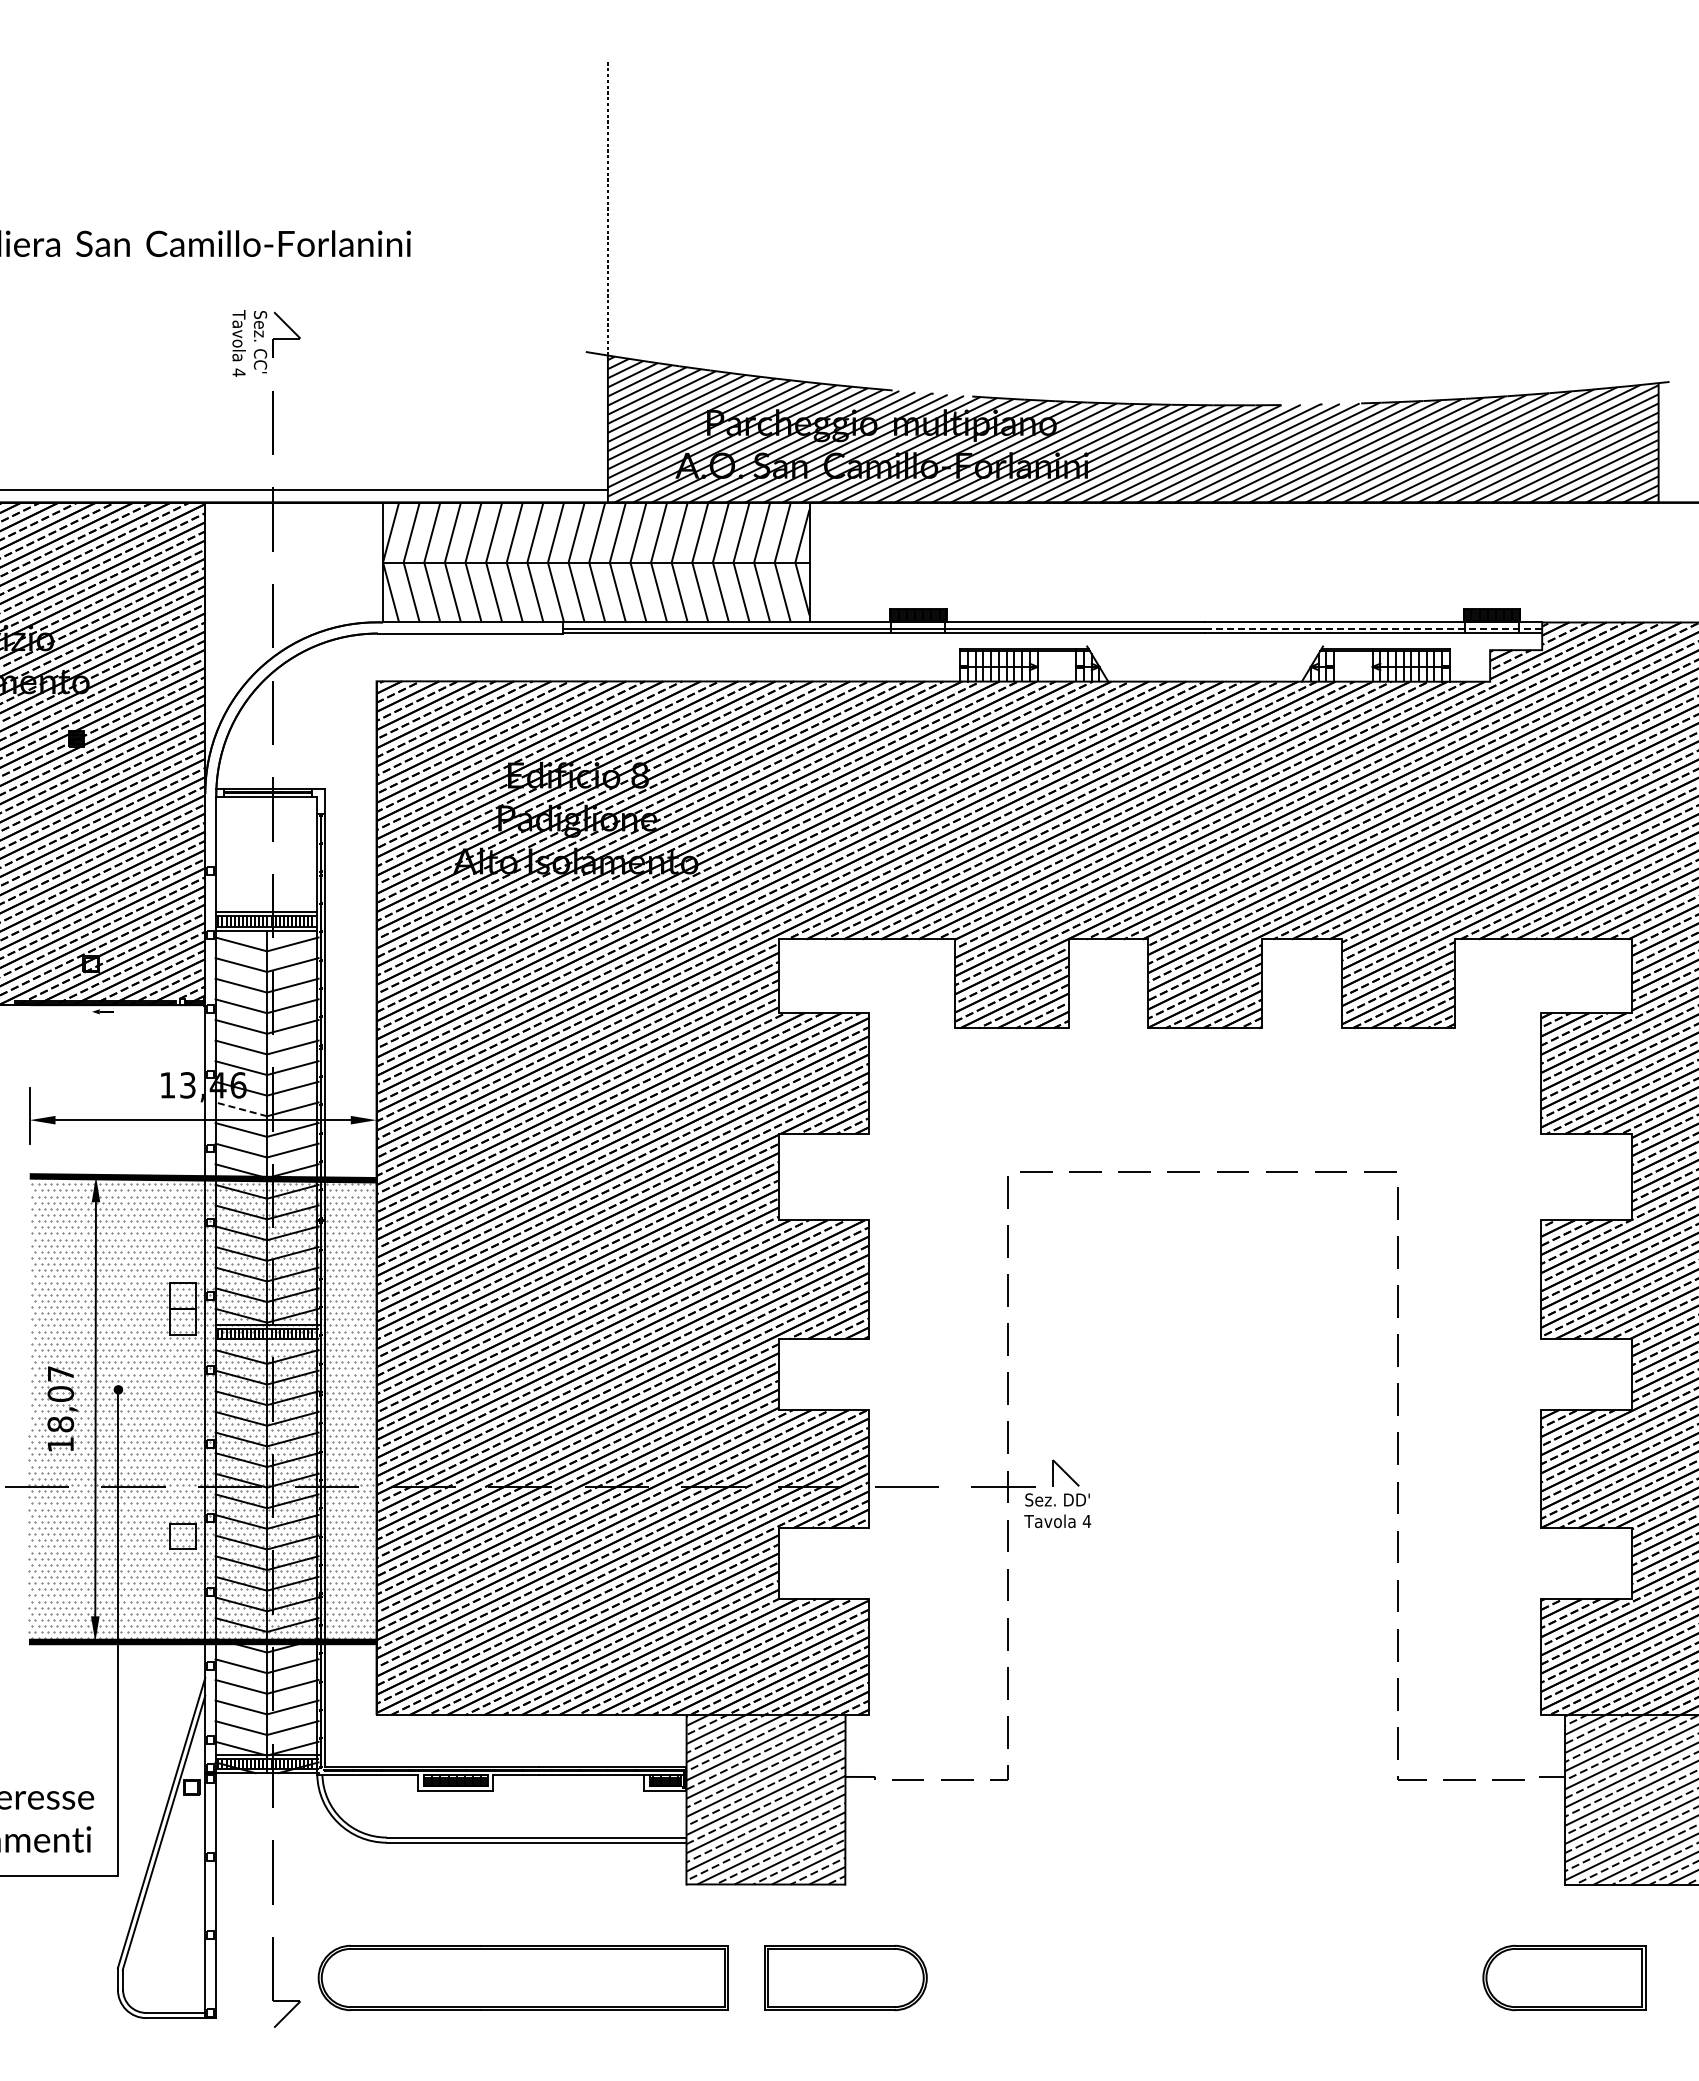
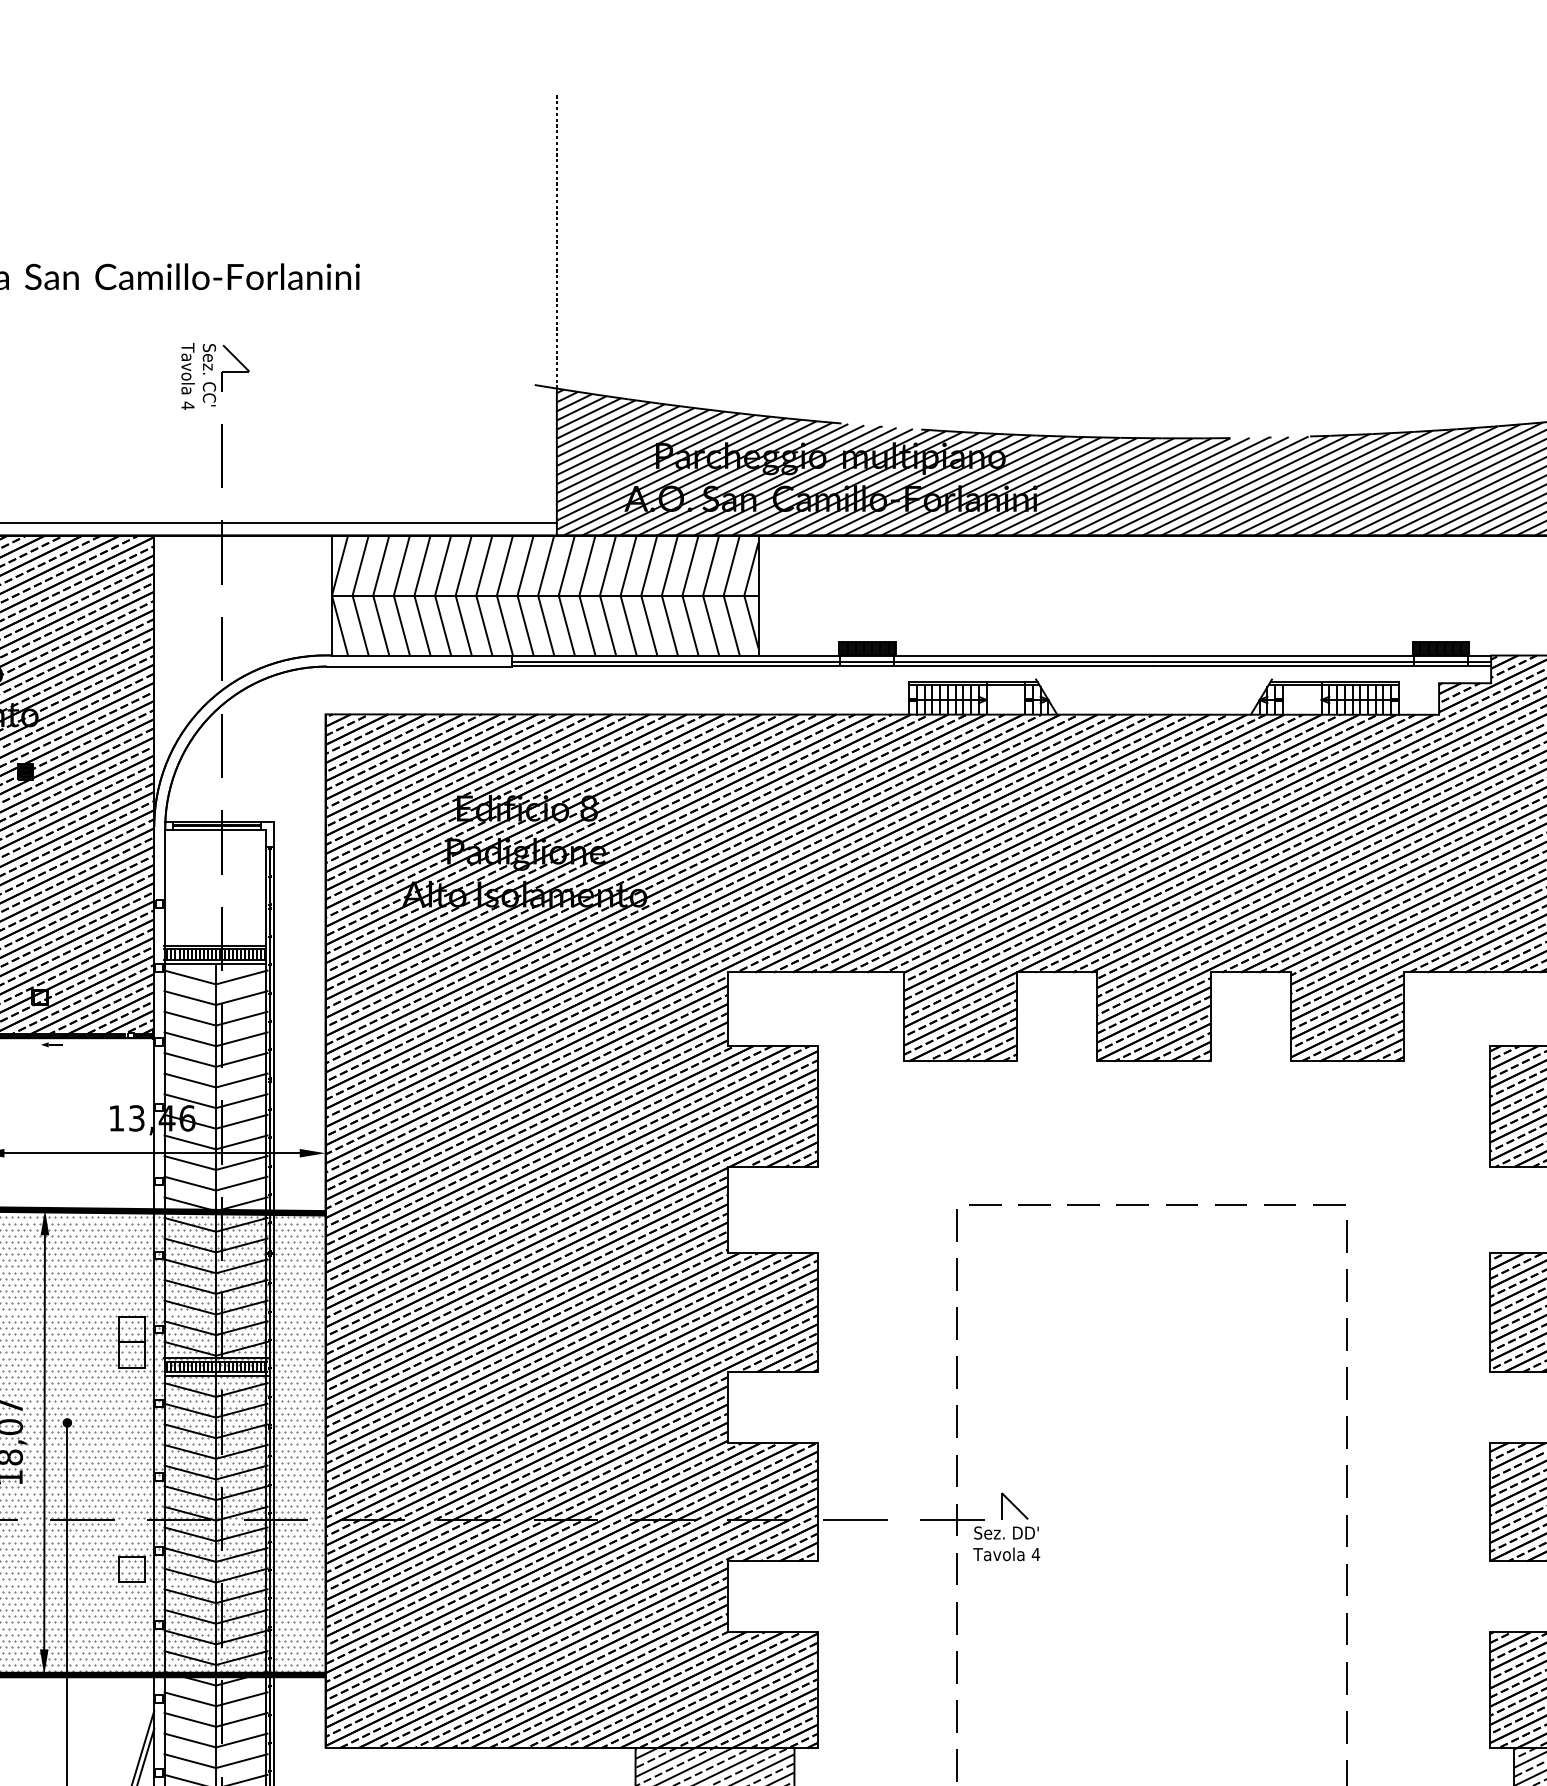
line: (1373, 628) -> (1322, 661), dashed -> solid
line: (241, 1109) -> (190, 1142), dashed -> solid
line: (266, 1342) -> (215, 1375), added

